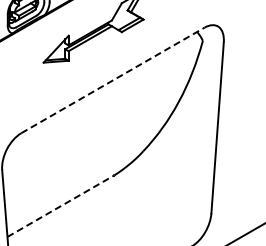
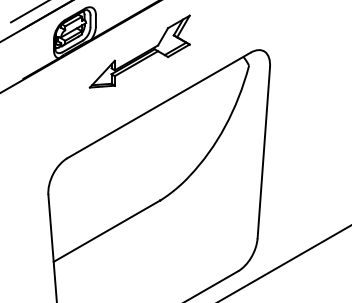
line: (113, 80) -> (159, 105), dashed -> solid
line: (61, 205) -> (107, 230), dashed -> solid

